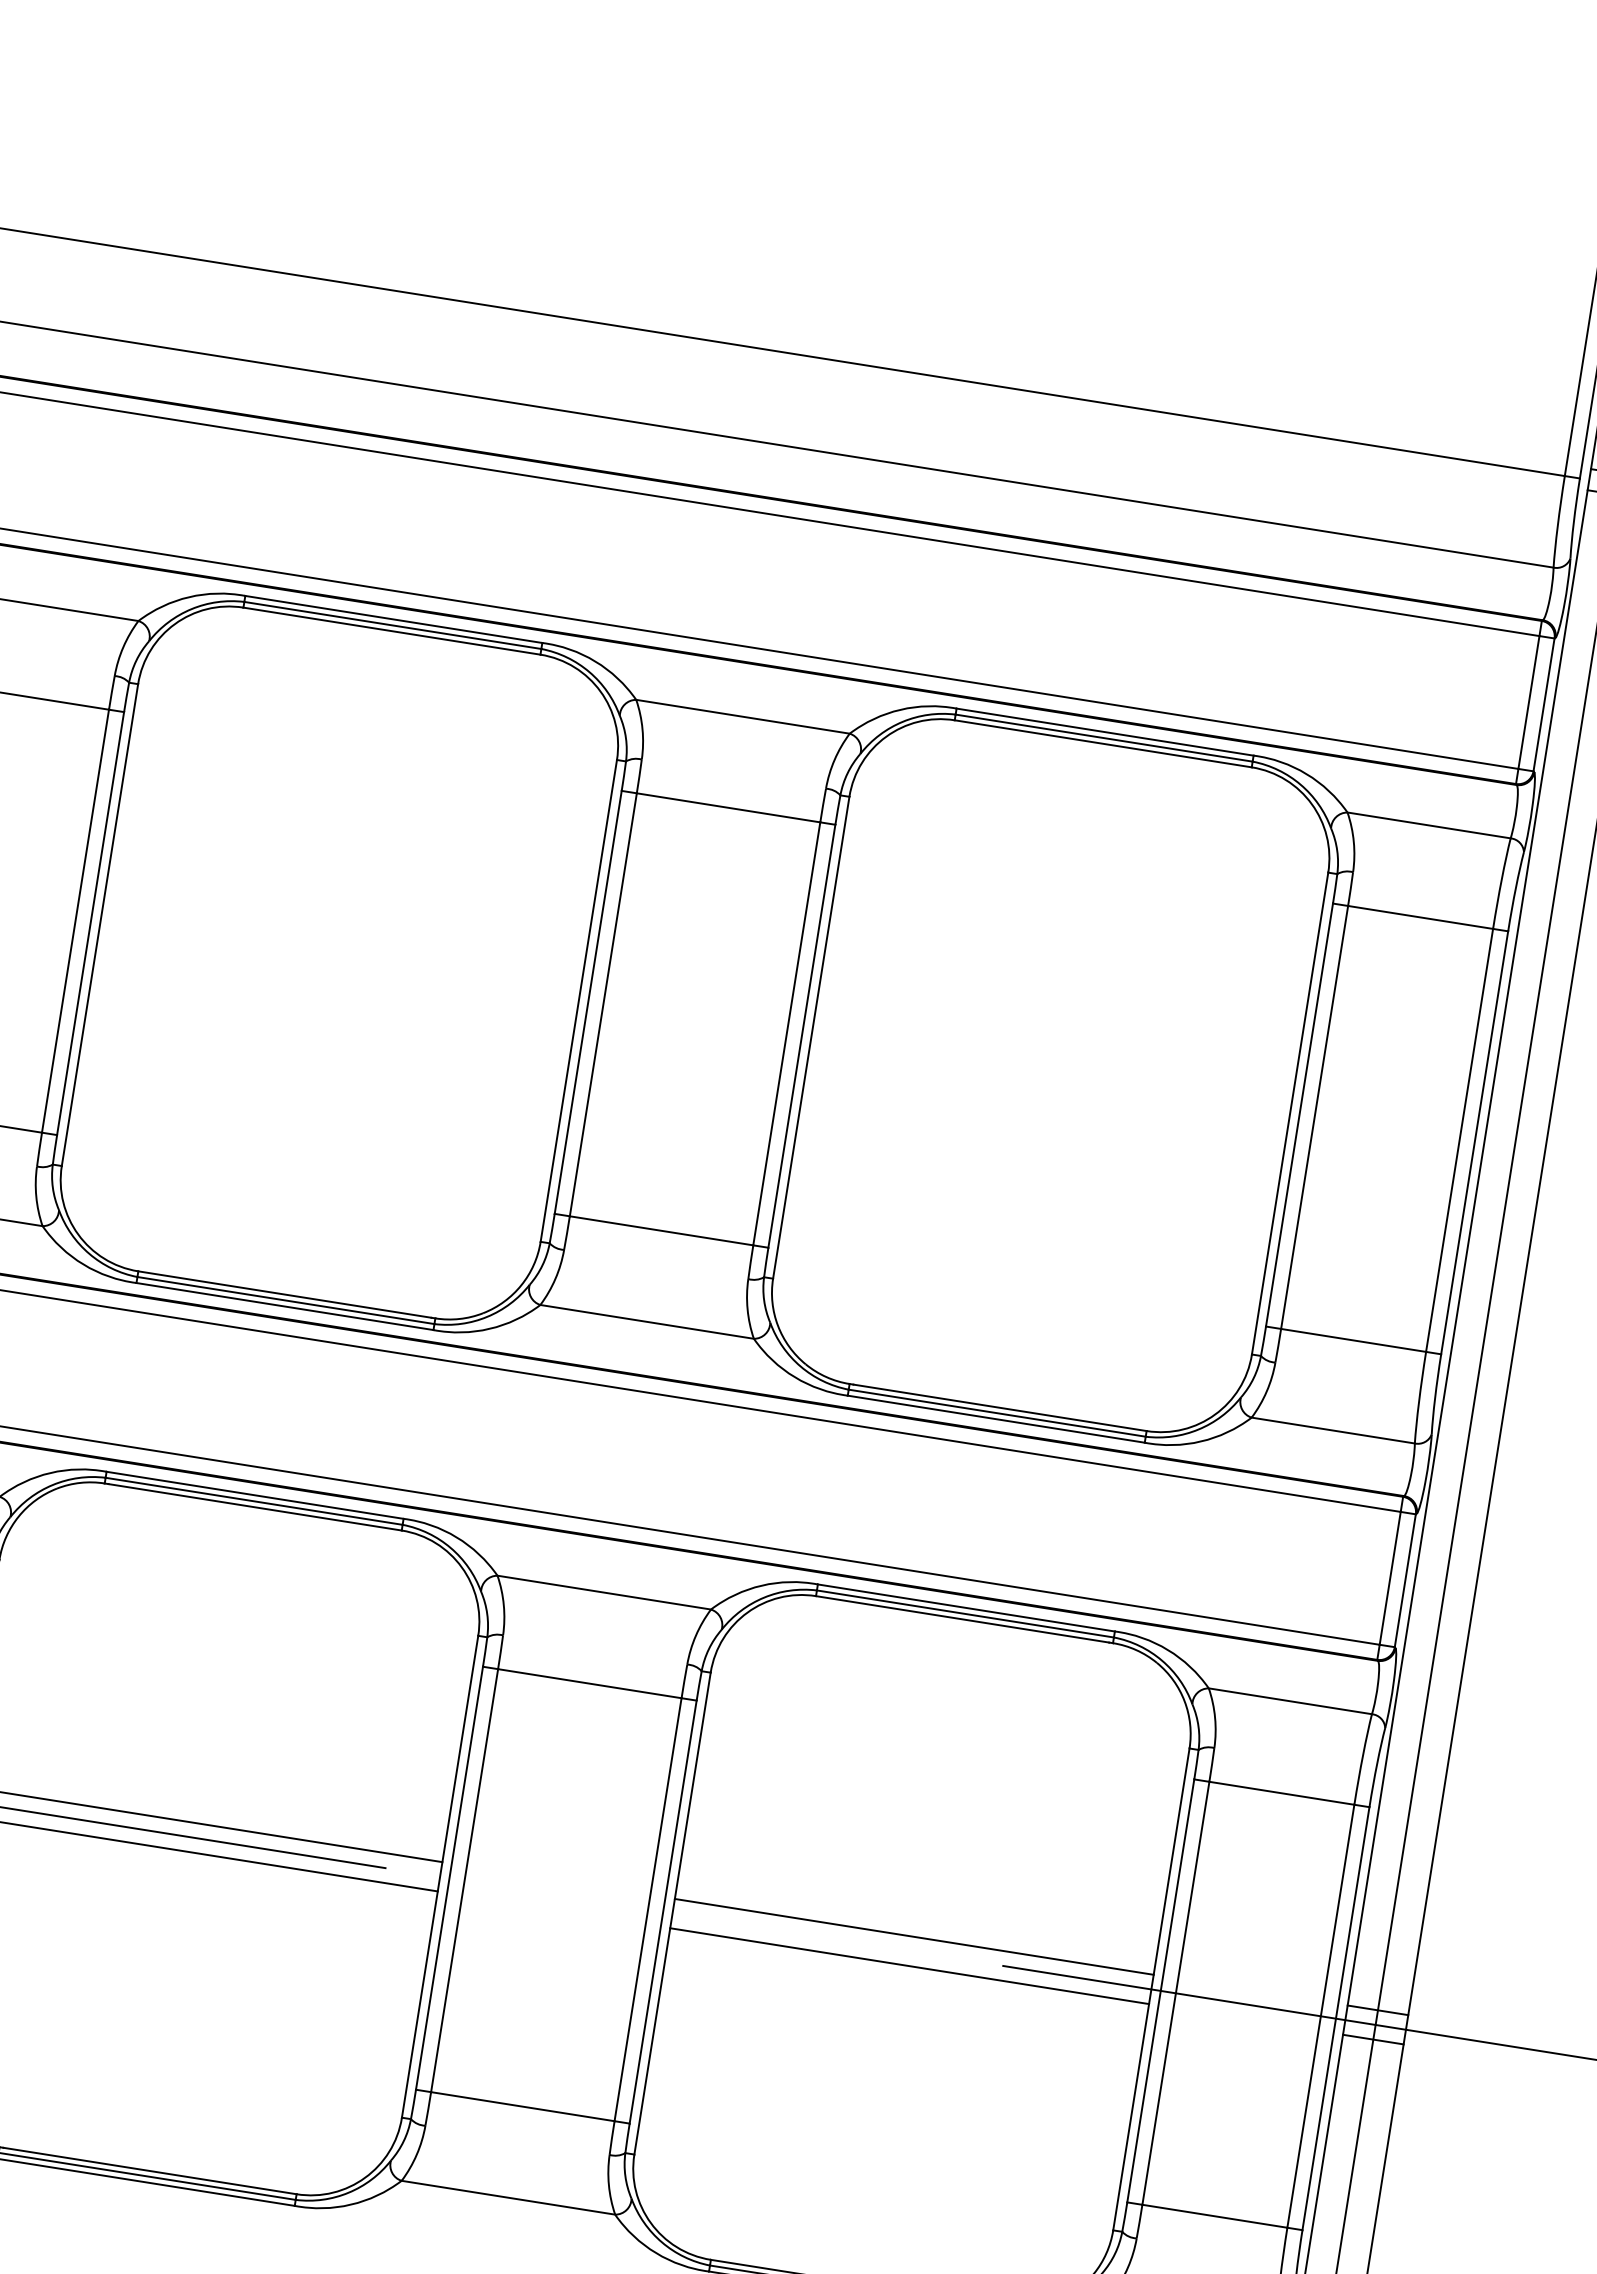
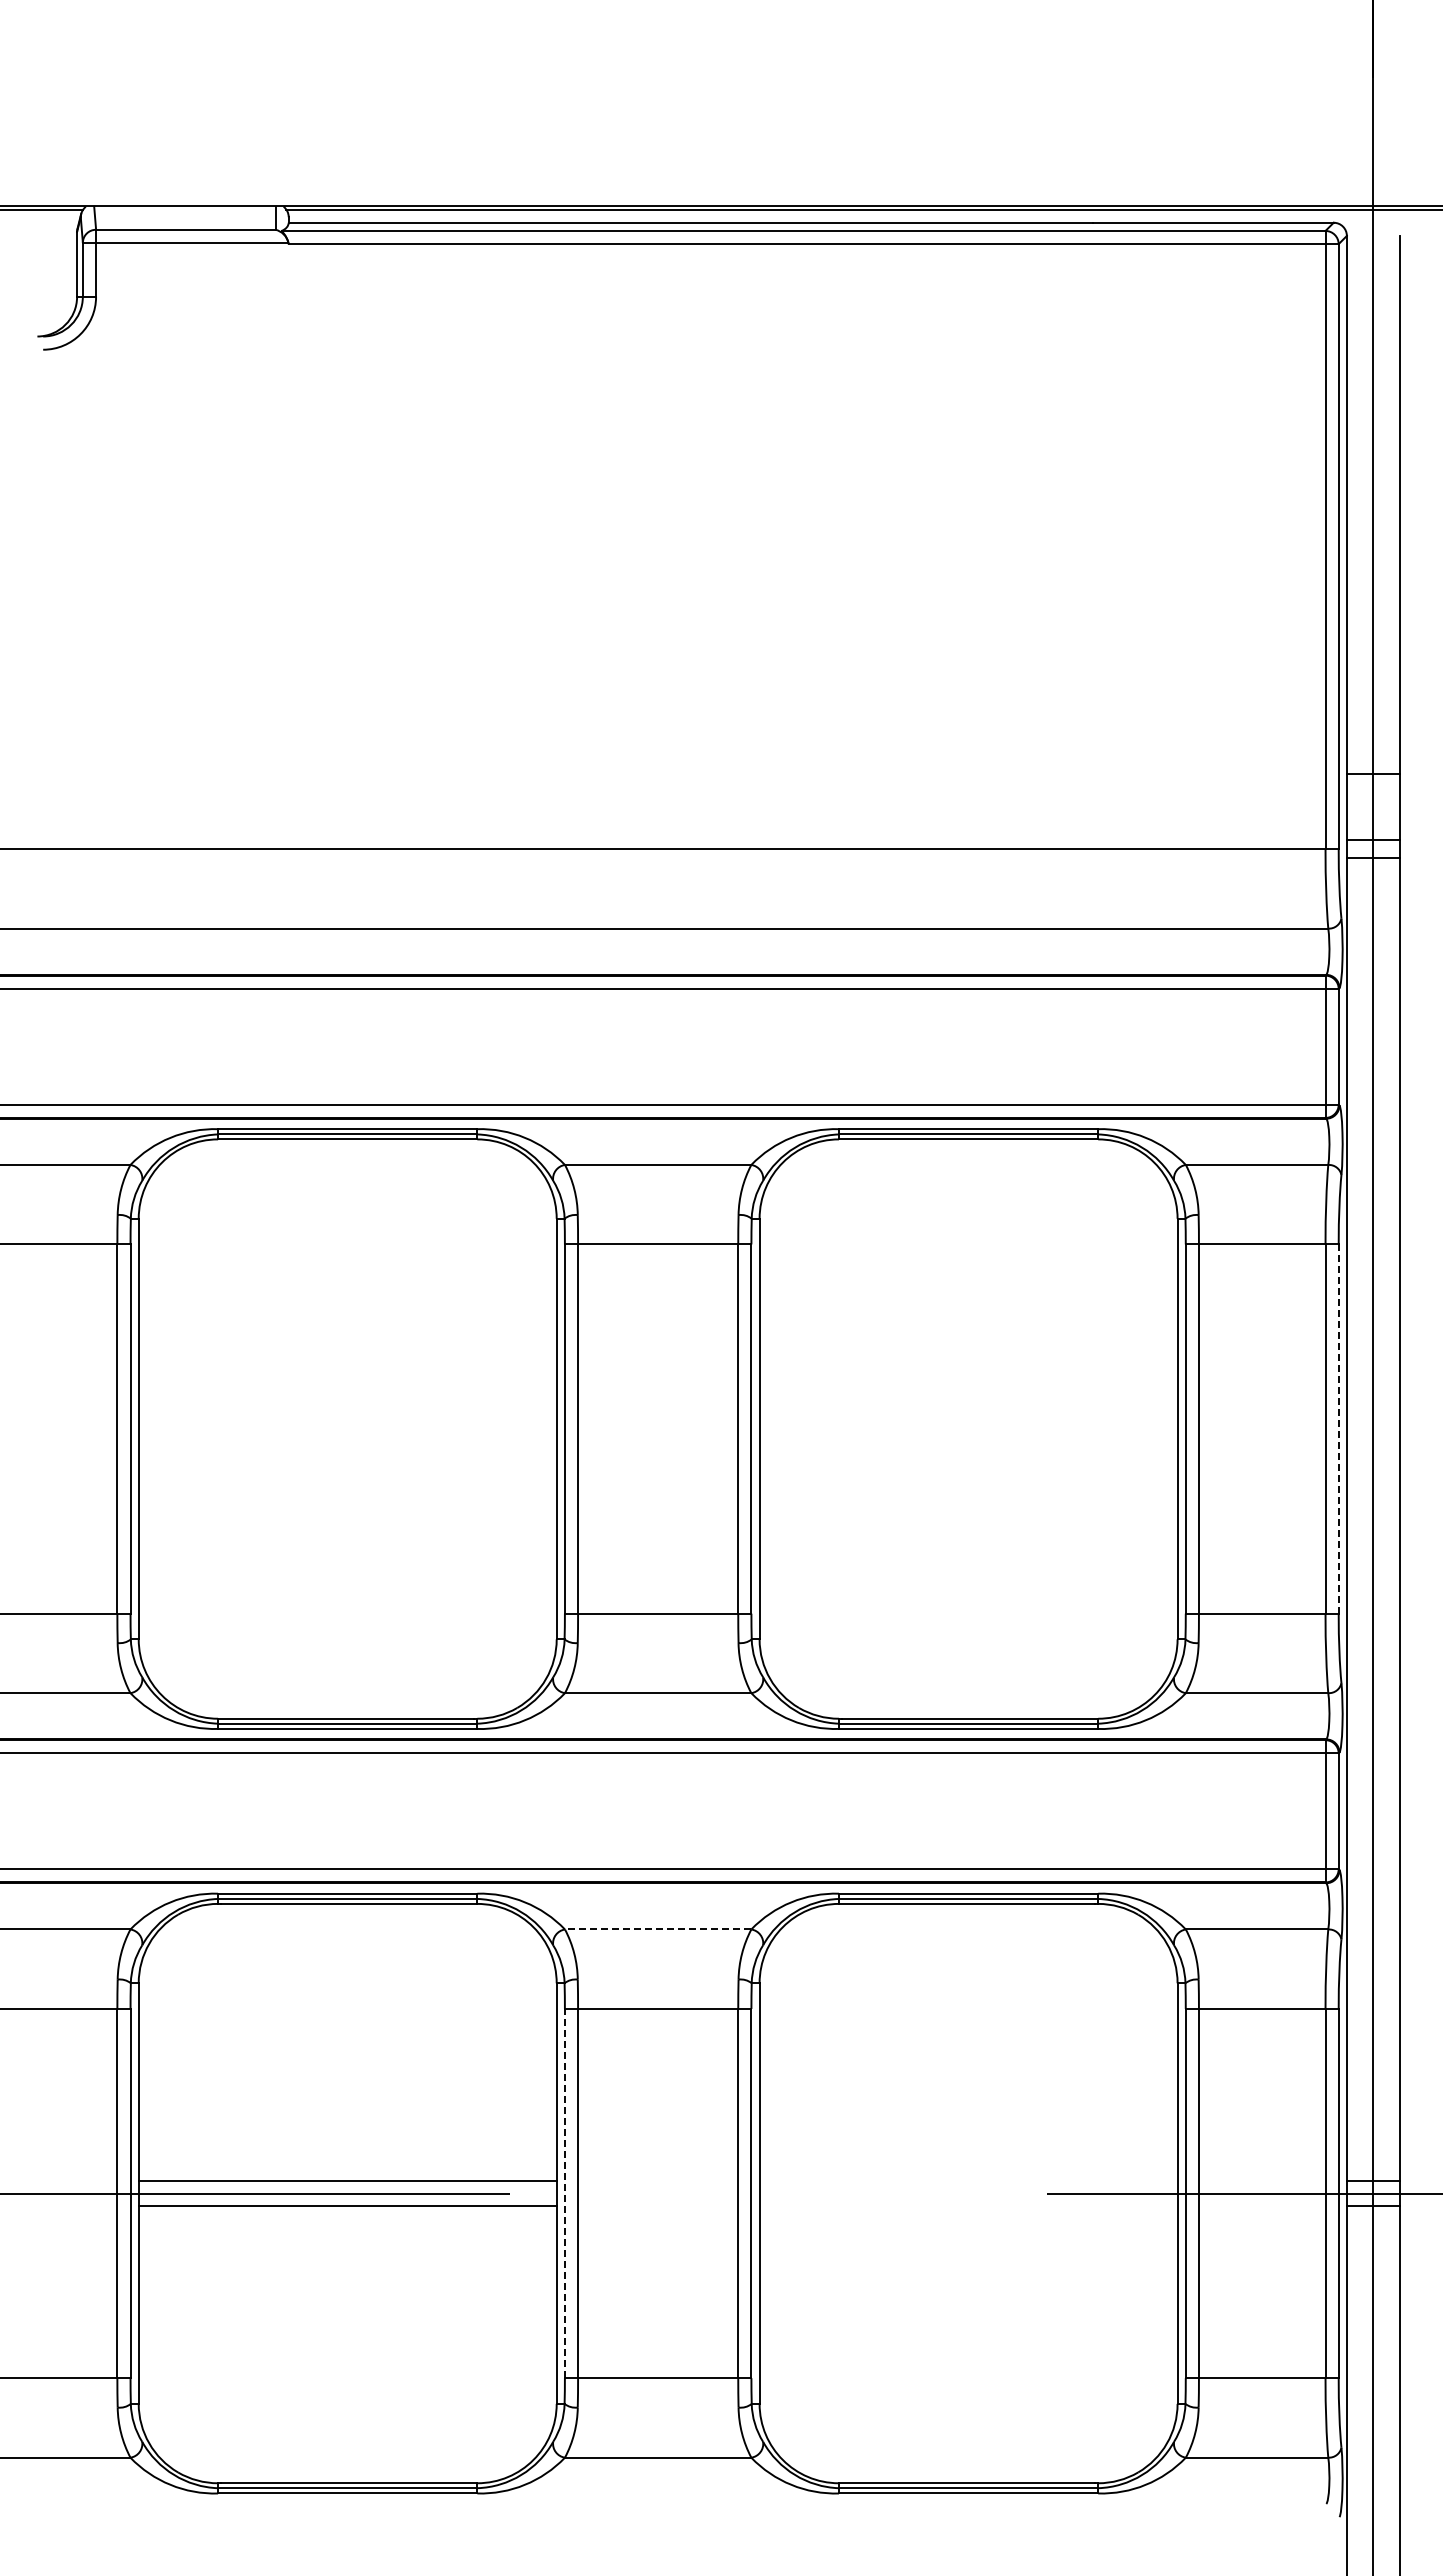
line: (1474, 1143) -> (1338, 1429), solid -> dashed
line: (603, 1592) -> (657, 1929), solid -> dashed
line: (449, 1878) -> (564, 2193), solid -> dashed
line: (914, 1936) -> (968, 2180), removed
line: (909, 1966) -> (968, 2206), removed

